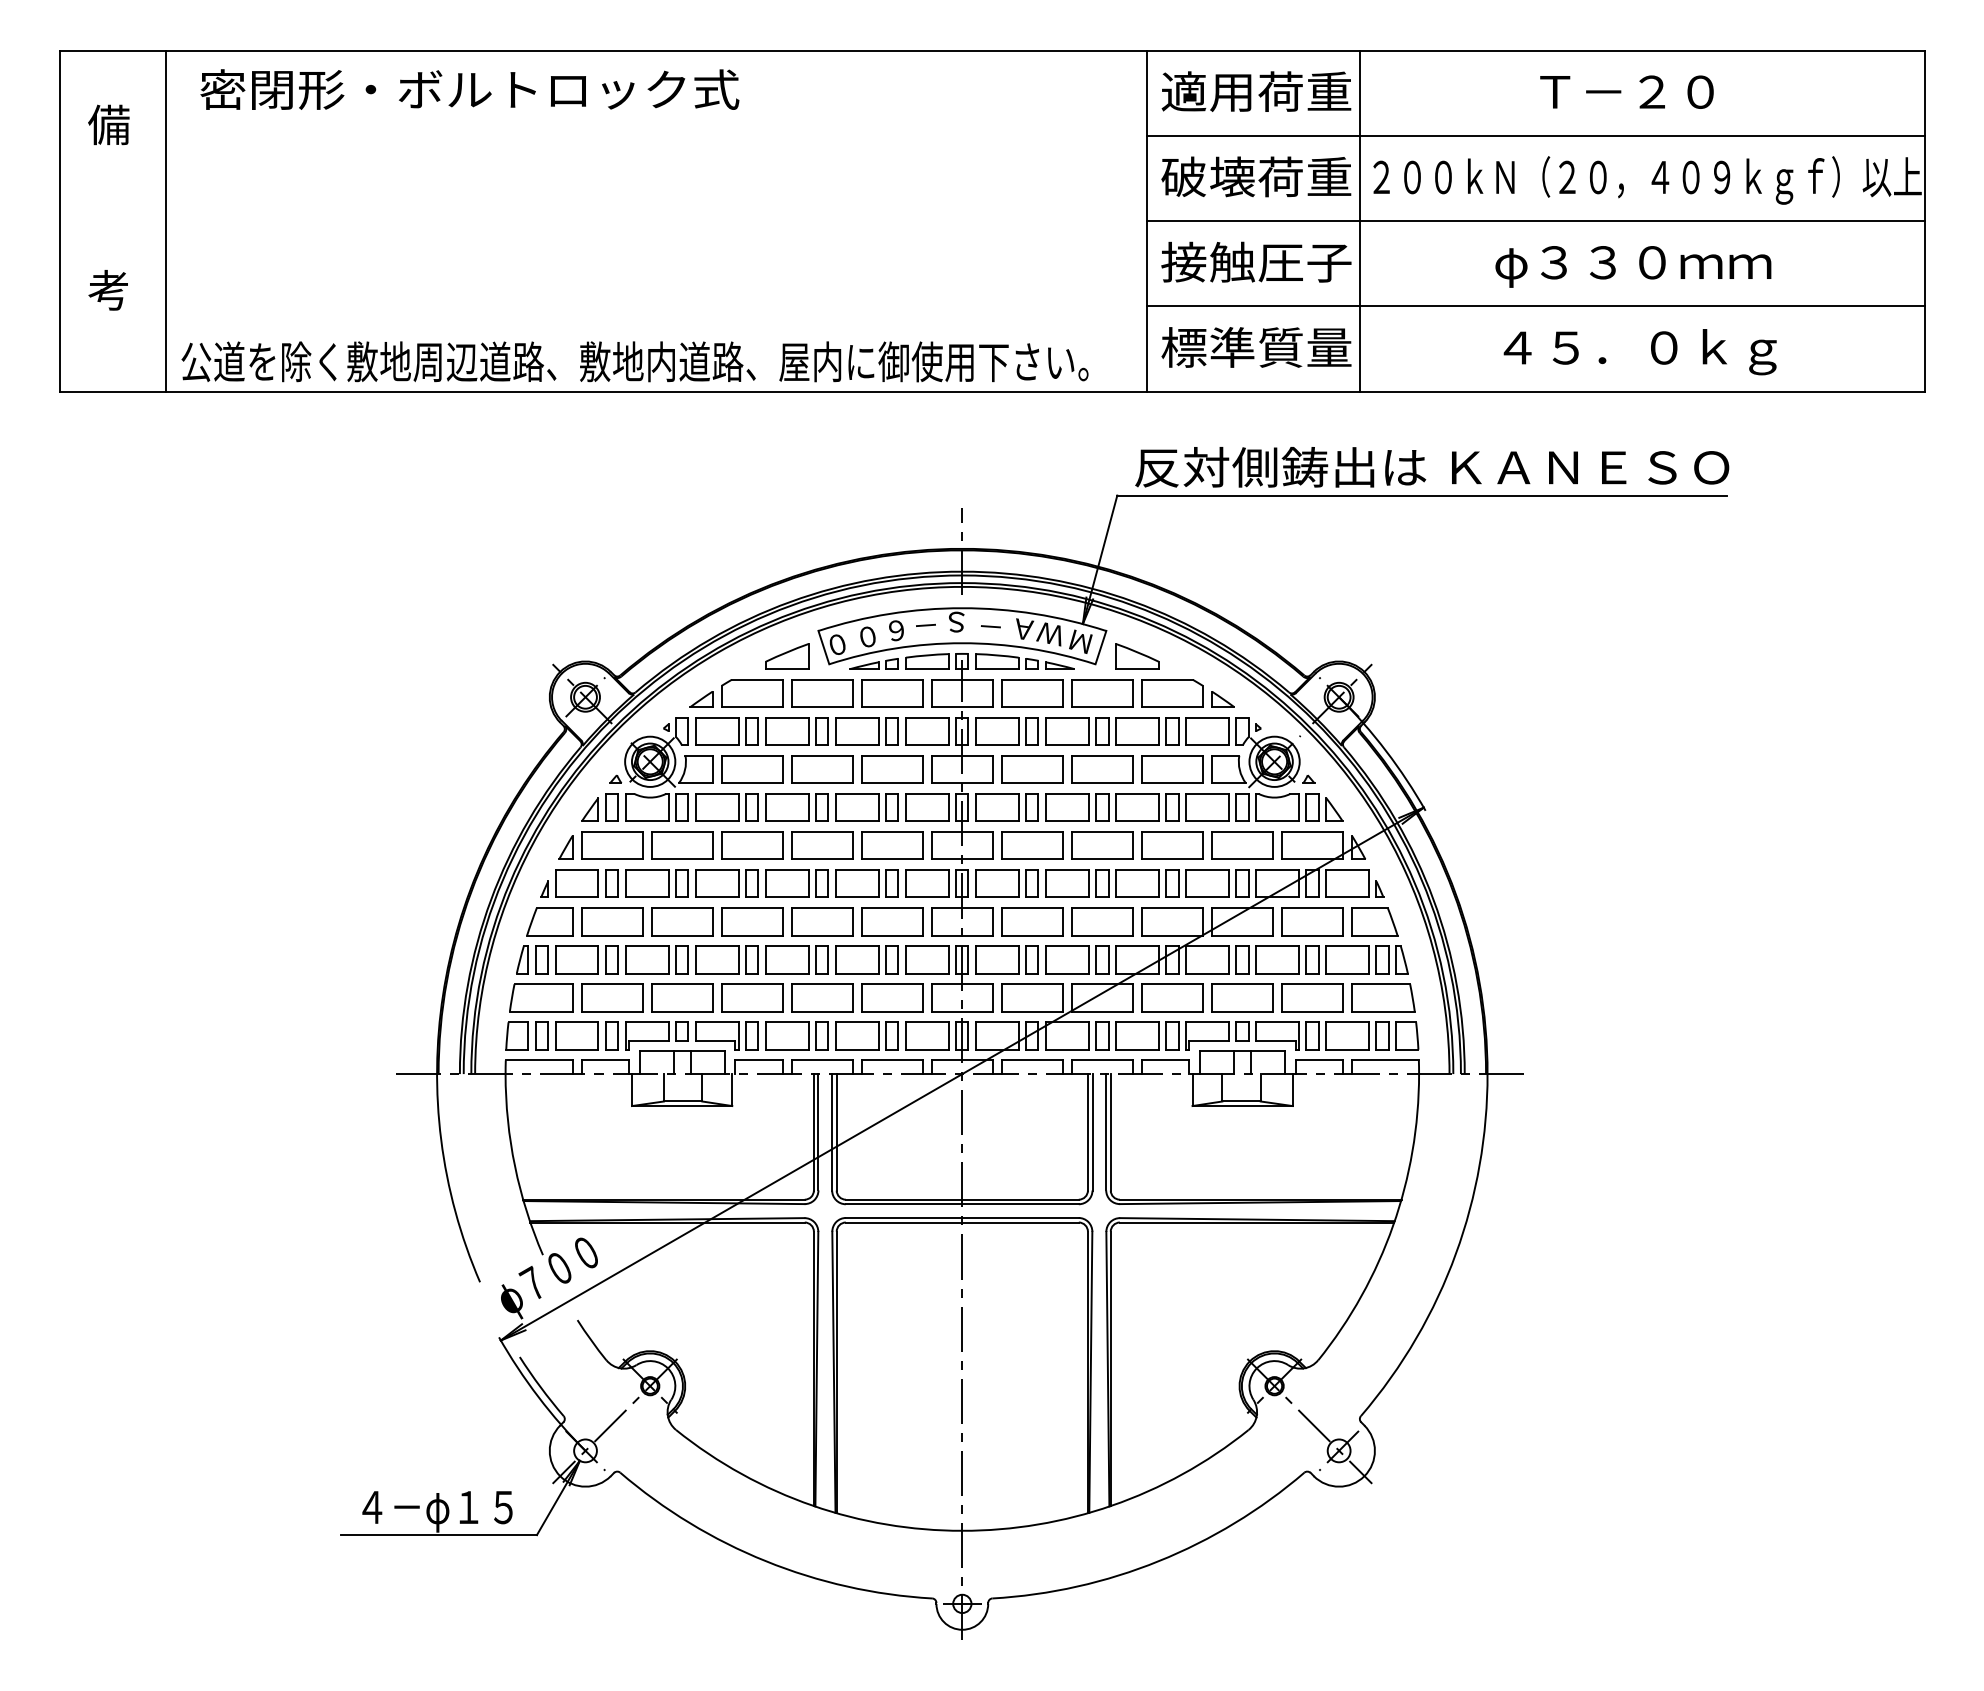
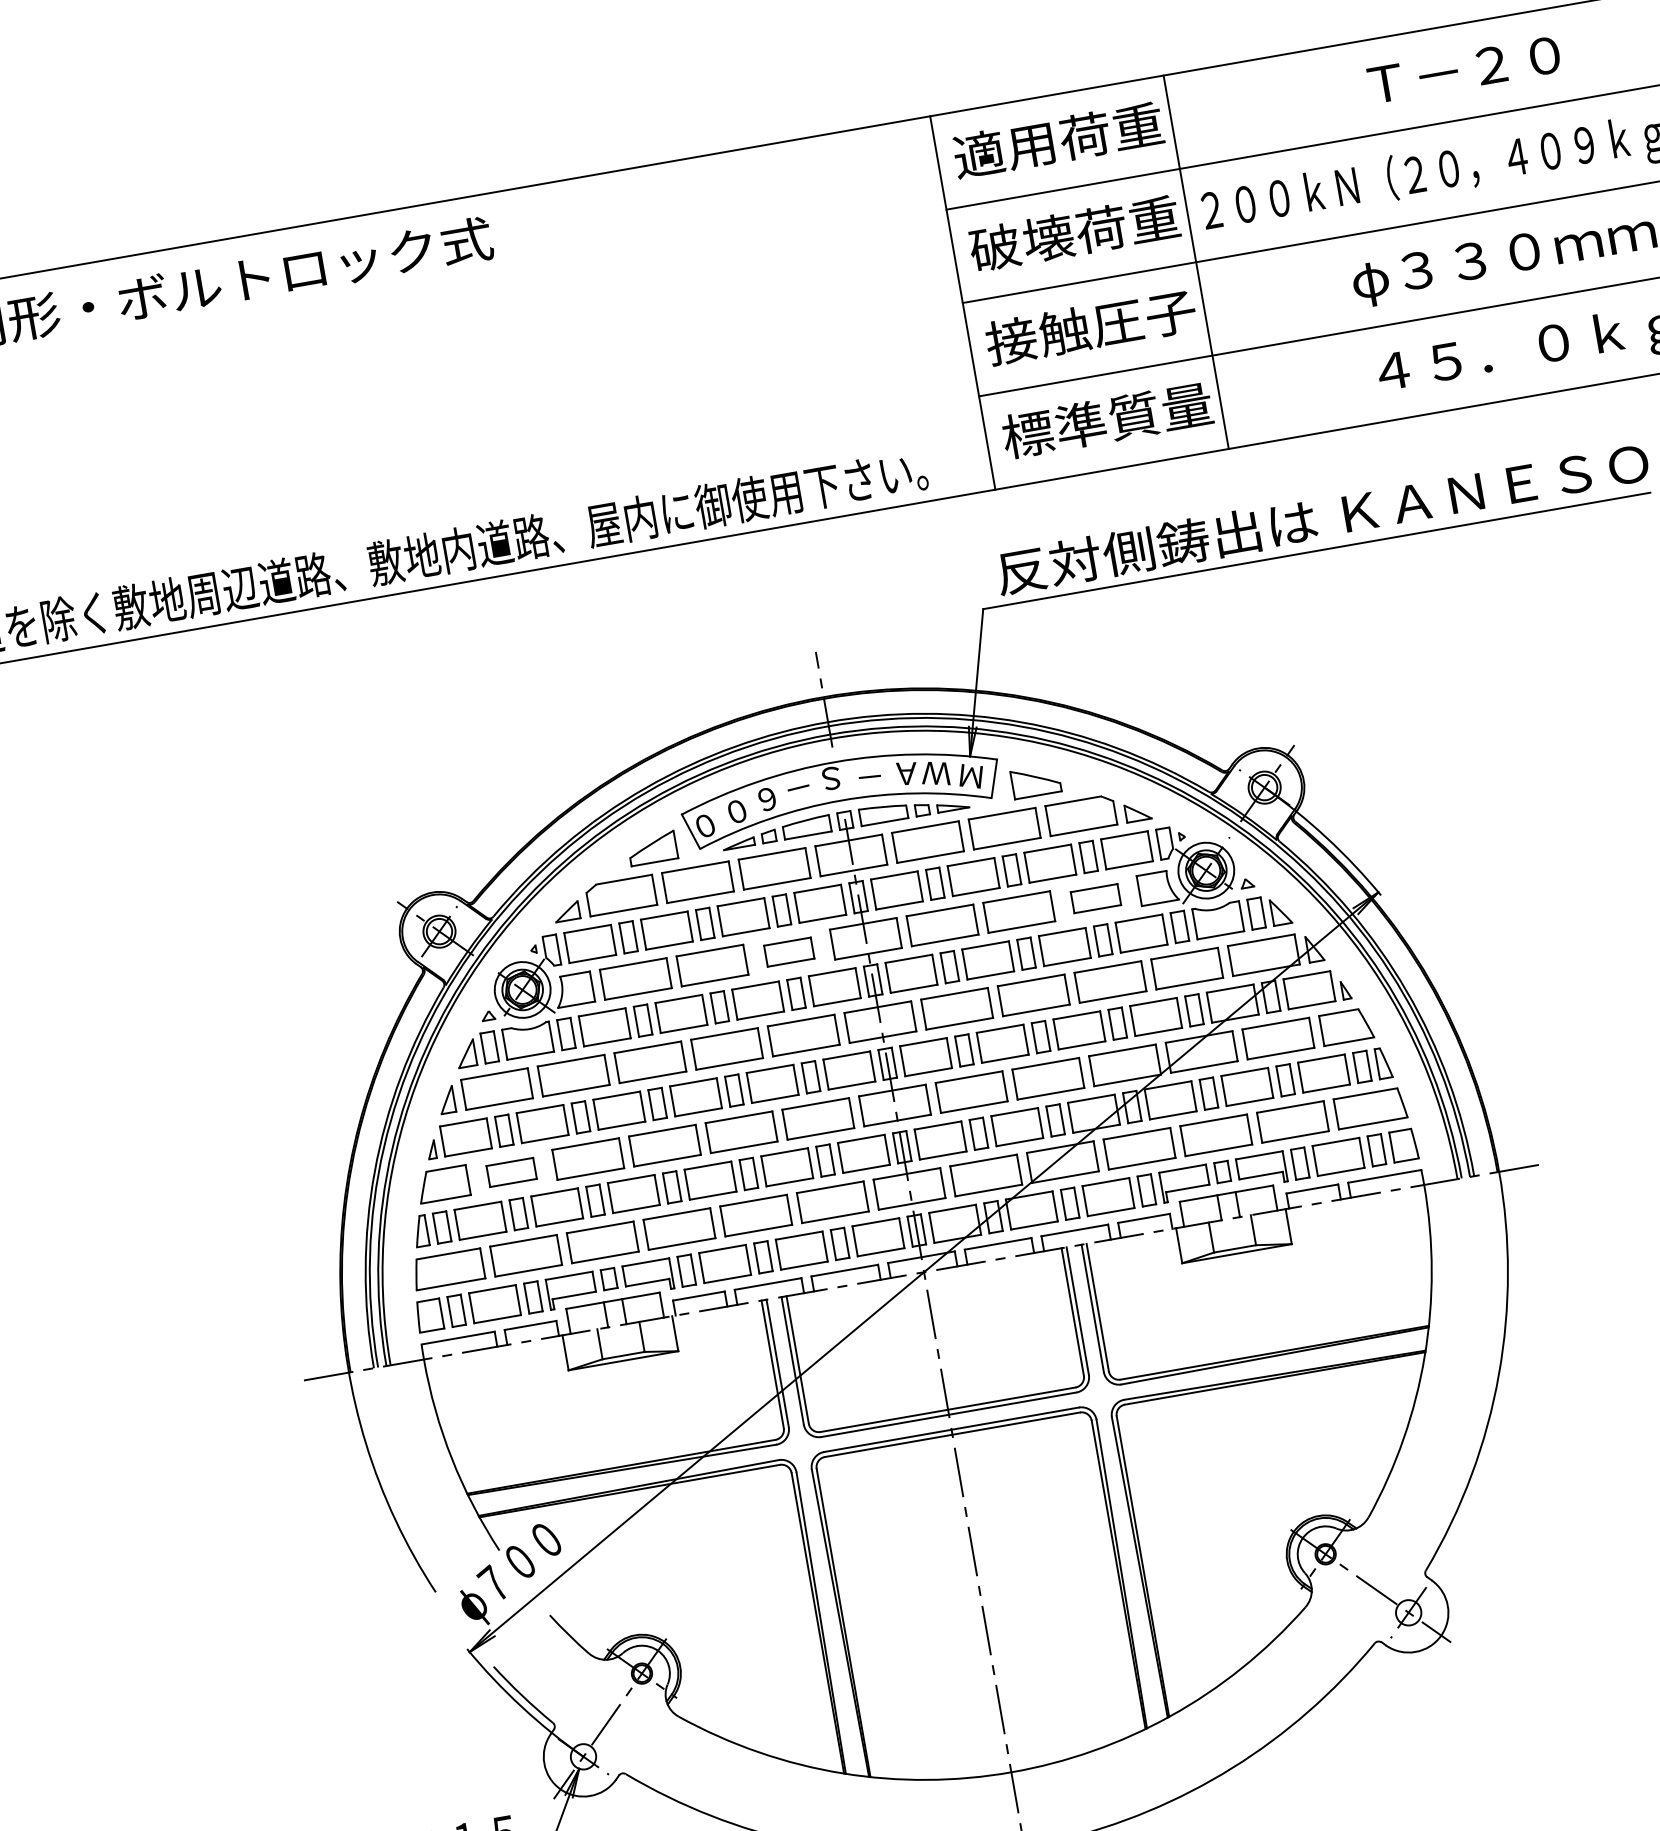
part: (892, 769) -> (789, 952), size x0.7
part: (1172, 769) -> (1096, 898), size x0.7
part: (612, 921) -> (511, 1172), size x0.7

